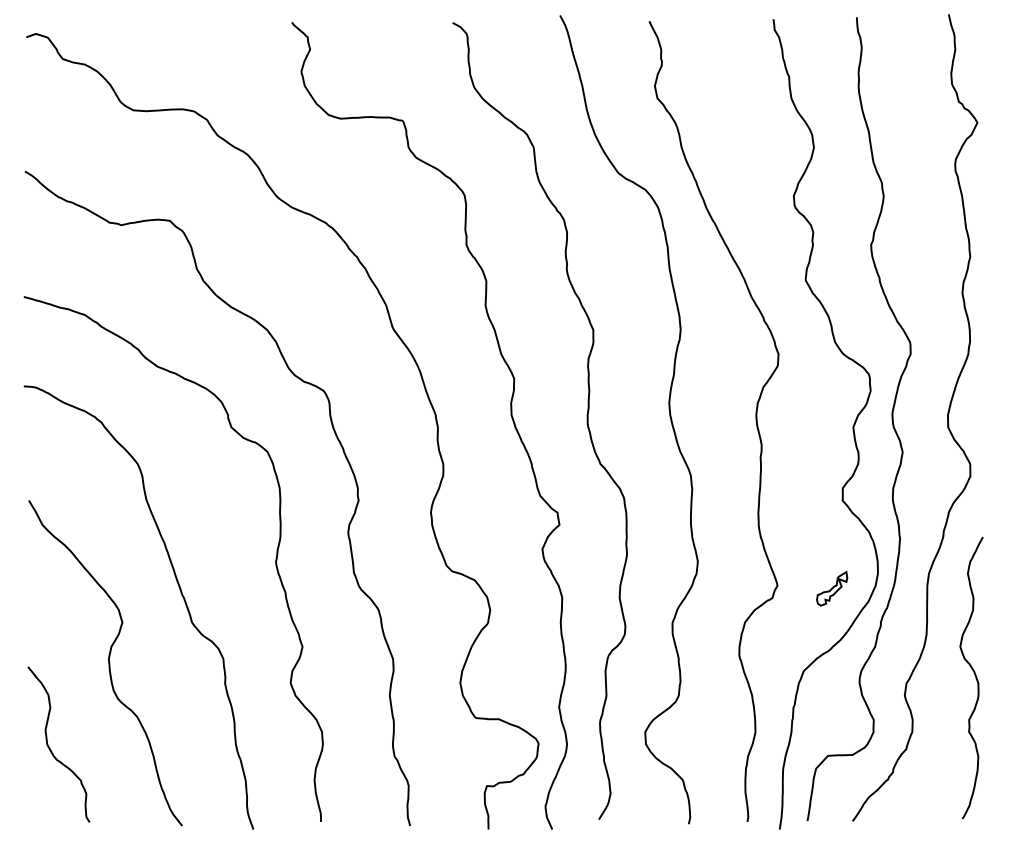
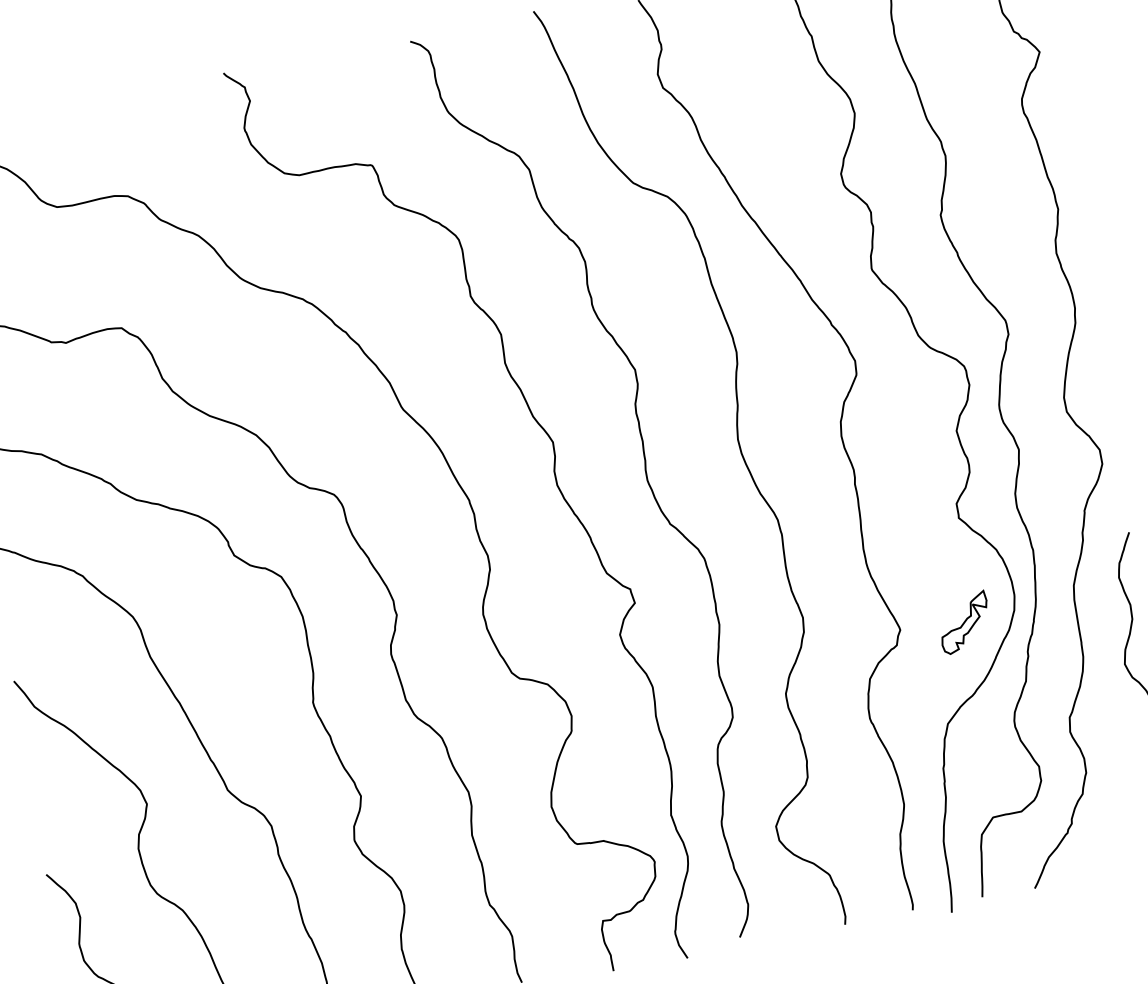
part: (831, 588) -> (963, 622), size x1.43

